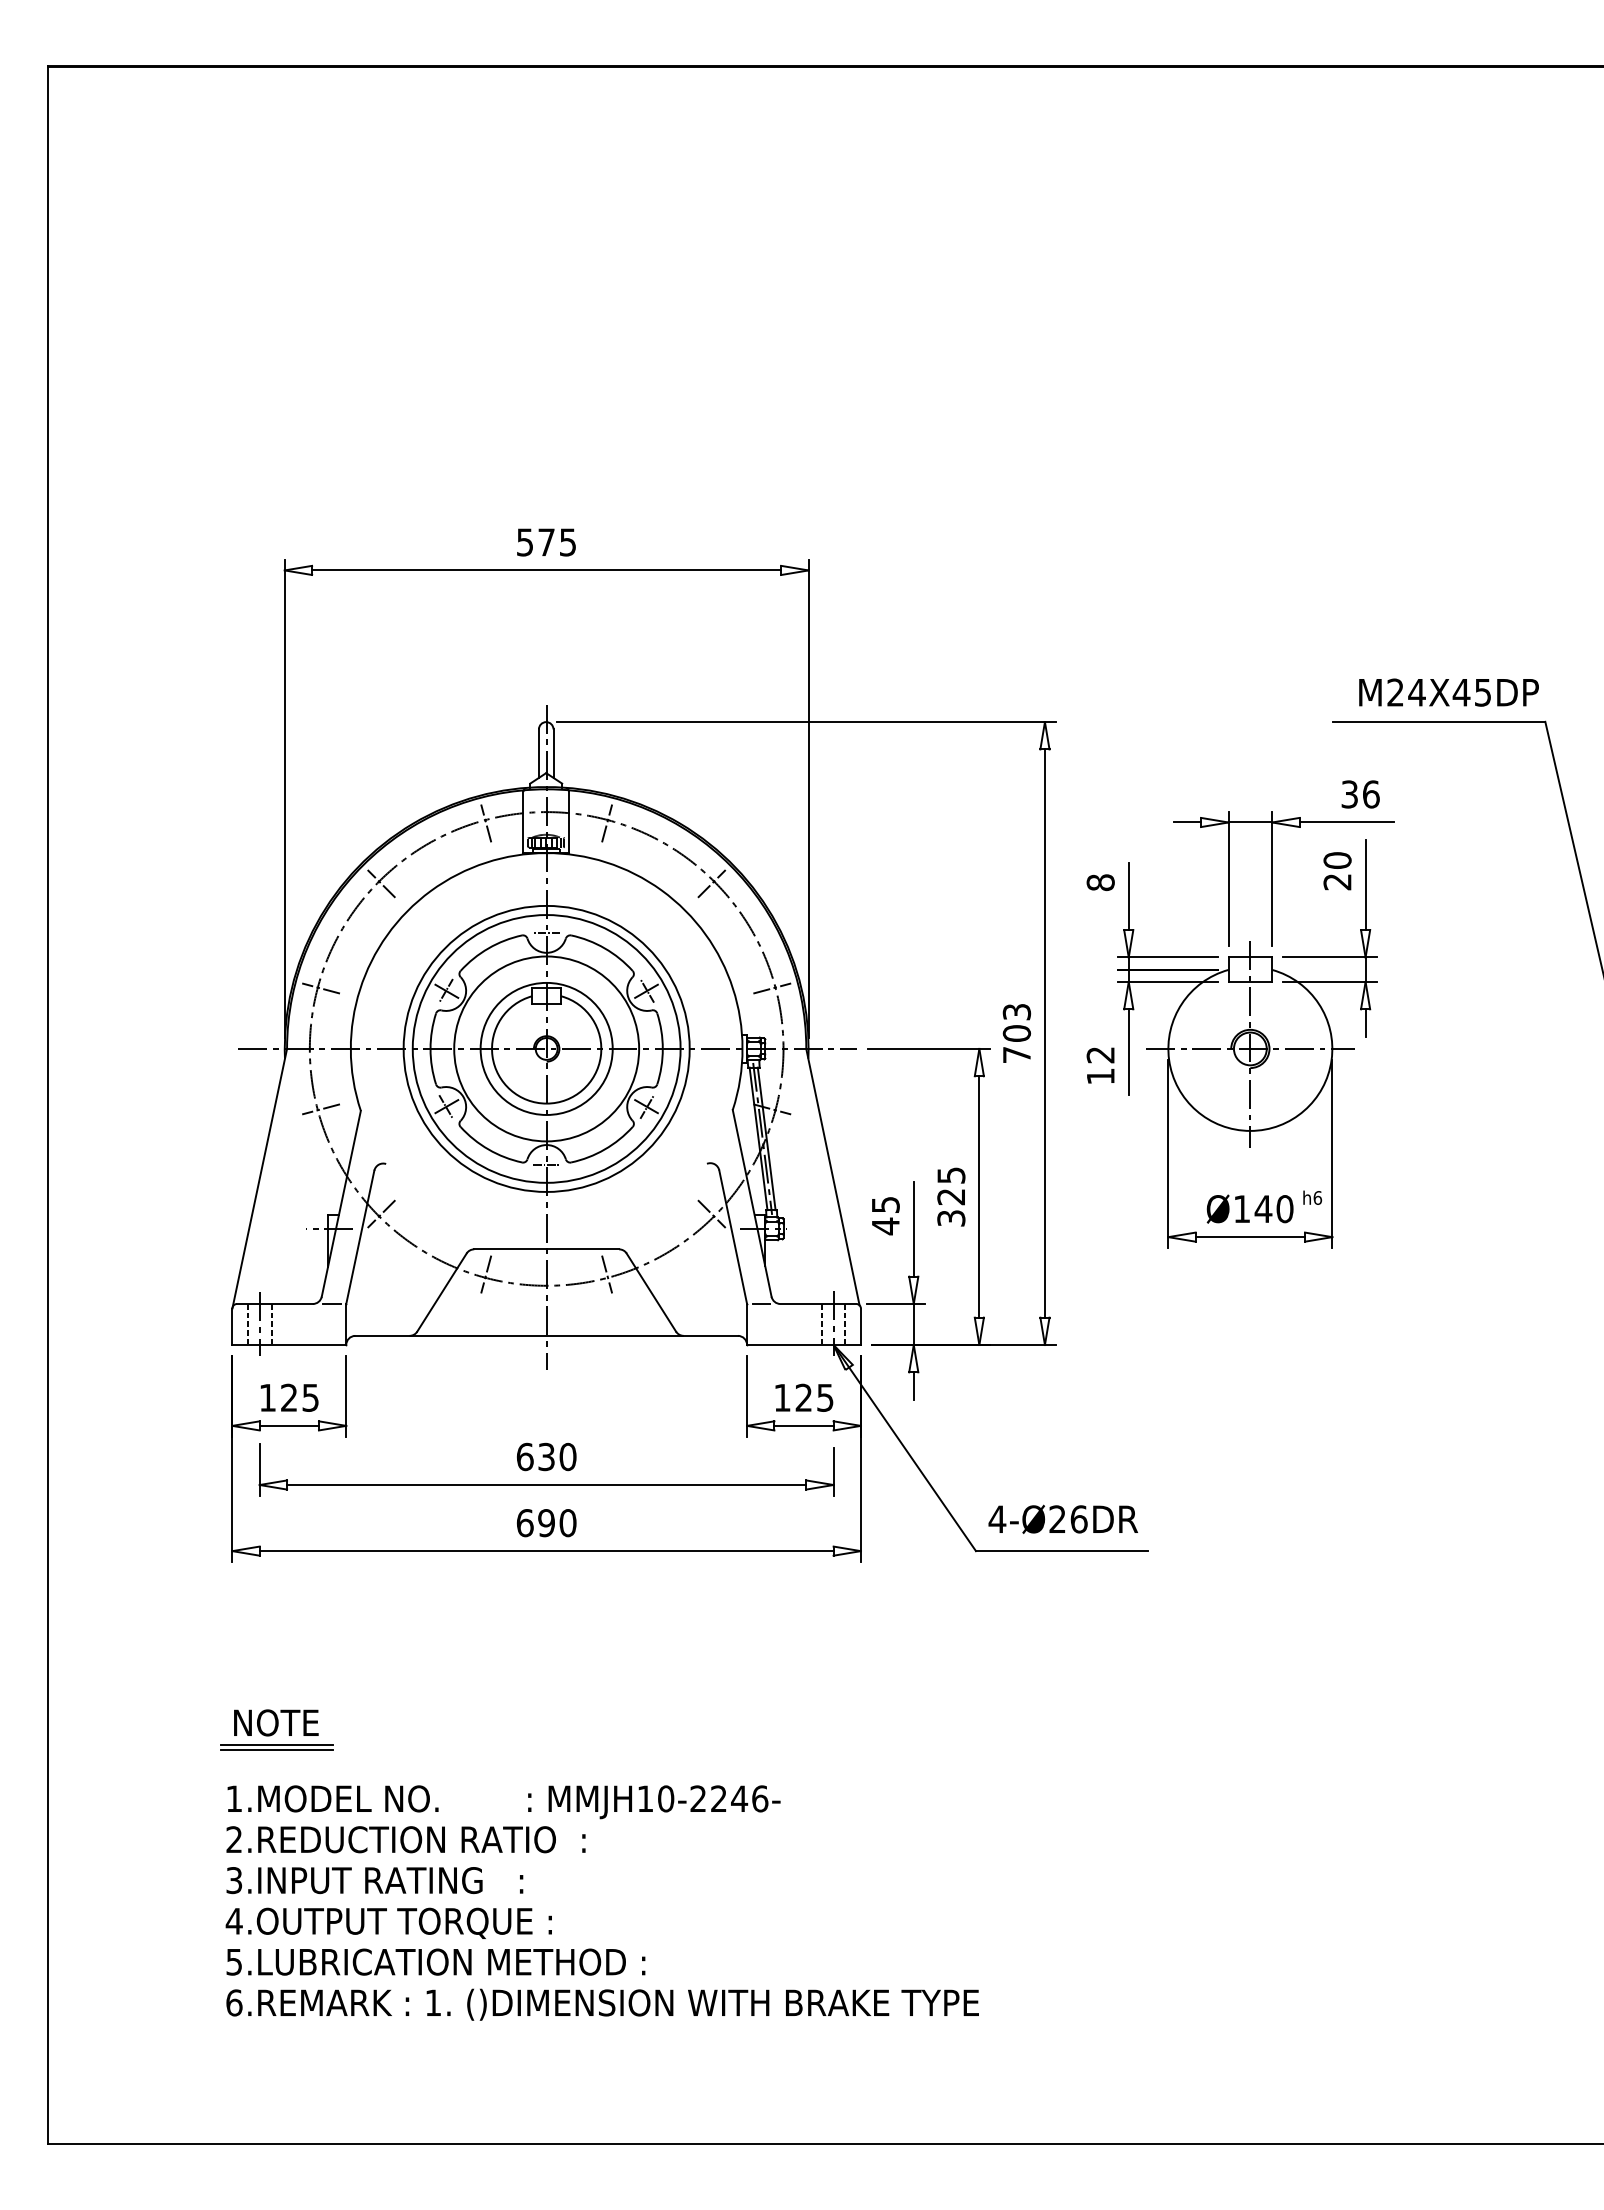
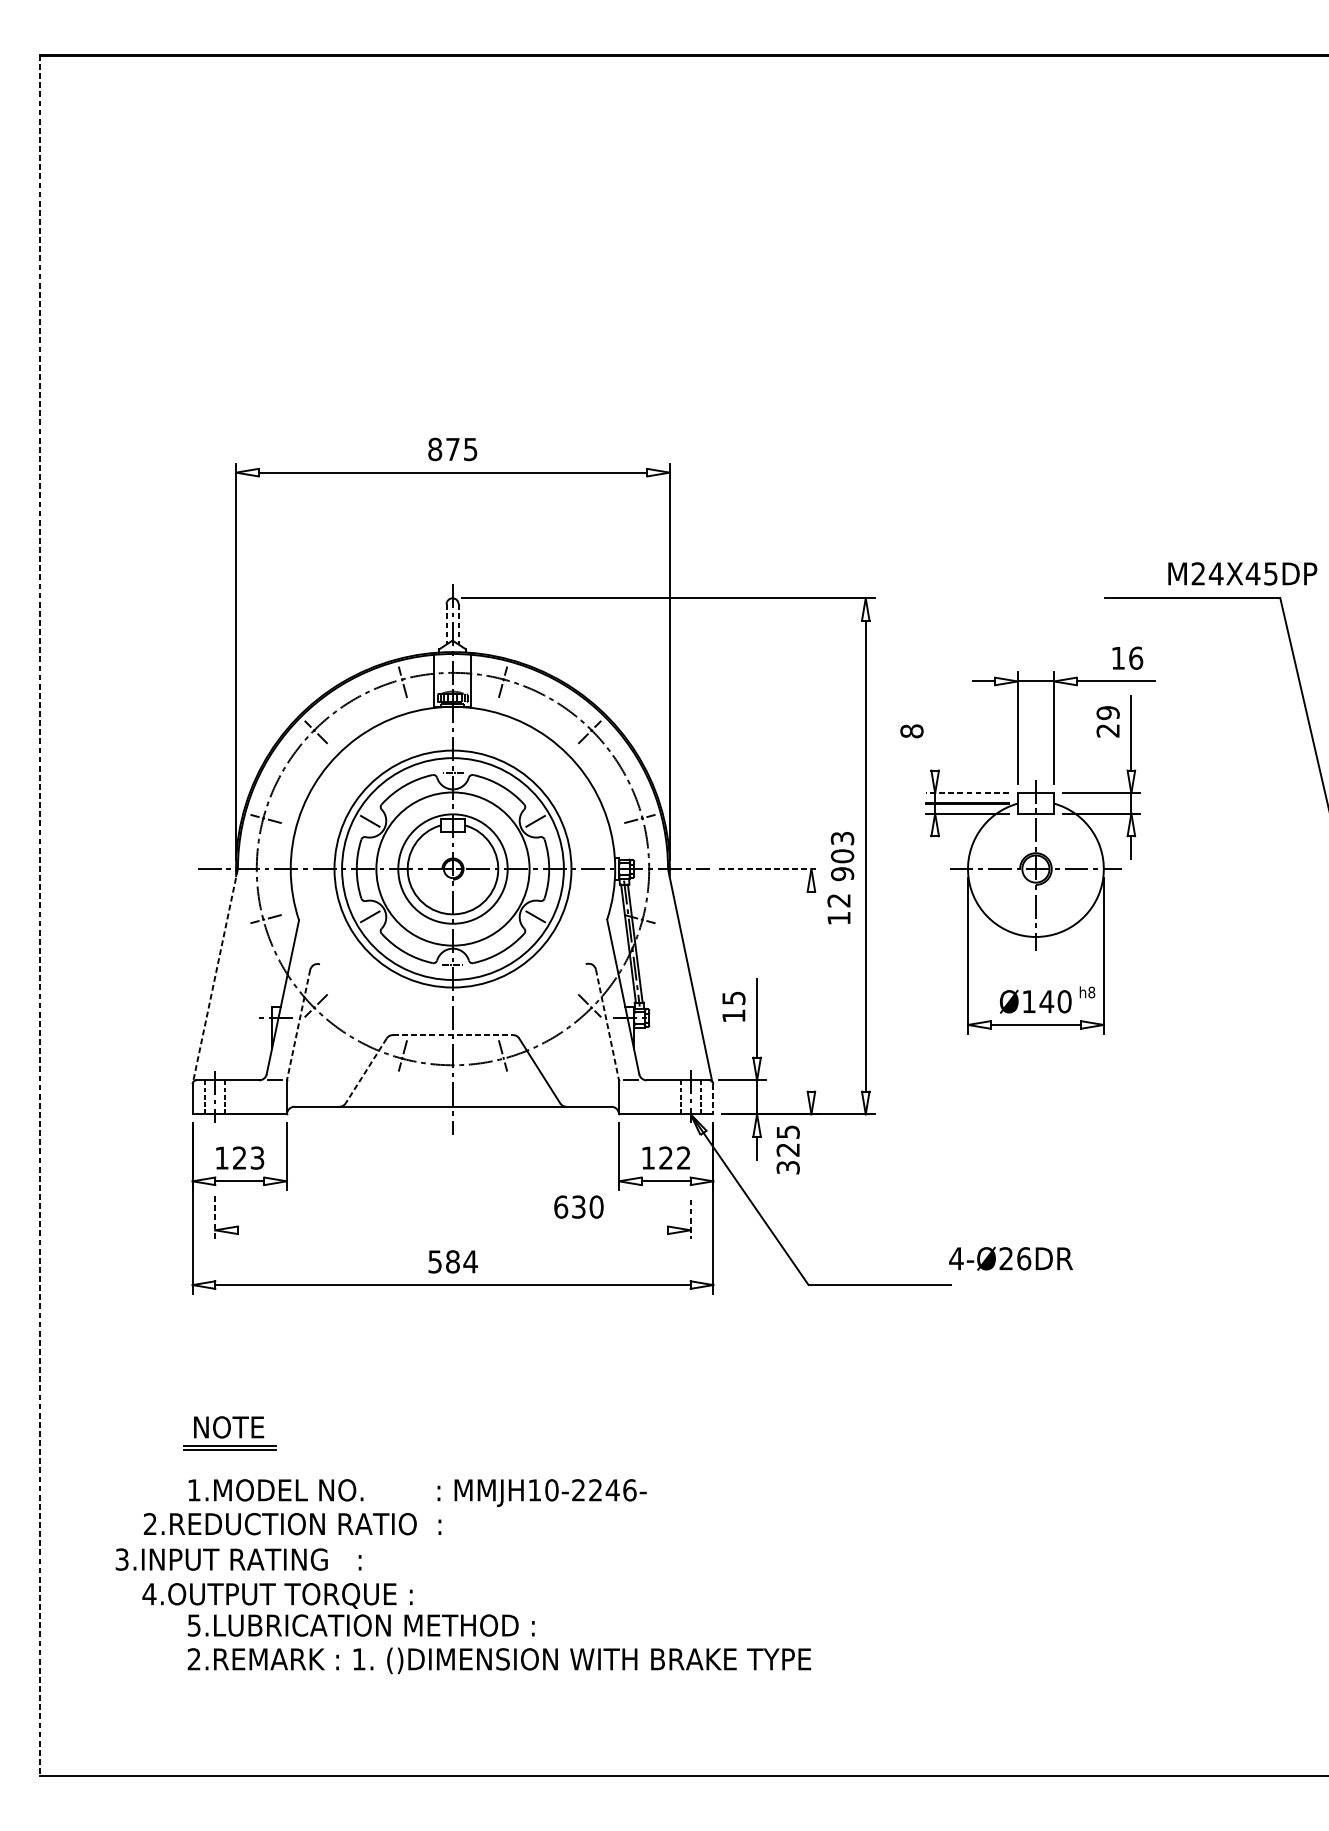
text: (524, 542) -> (434, 449), 575 -> 875
text: (1448, 692) -> (1242, 573), moved
line: (538, 754) -> (446, 625), solid -> dashed
line: (553, 754) -> (458, 625), solid -> dashed
text: (1349, 794) -> (1118, 658), 36 -> 16
text: (1337, 860) -> (1108, 712), 20 -> 29
line: (1128, 896) -> (934, 742), removed
line: (1167, 957) -> (967, 793), solid -> dashed
line: (647, 990) -> (536, 820), removed
line: (445, 991) -> (369, 821), removed
line: (929, 1048) -> (770, 868), solid -> dashed
line: (1128, 1051) -> (934, 871), removed
text: (1016, 1054) -> (842, 873), 703 -> 903
text: (1100, 1065) -> (838, 909), moved
line: (48, 1104) -> (40, 915), solid -> dashed
line: (647, 1106) -> (536, 916), removed
line: (446, 1107) -> (370, 917), removed
line: (259, 1178) -> (215, 976), solid -> dashed
text: (951, 1196) -> (788, 1149), moved
line: (979, 1196) -> (811, 991), removed
text: (1317, 1197) -> (1091, 992), h6 -> h8
text: (885, 1226) -> (733, 1016), 45 -> 15
line: (360, 1237) -> (298, 1025), solid -> dashed
line: (733, 1237) -> (607, 1025), solid -> dashed
line: (547, 1249) -> (453, 1035), solid -> dashed
line: (441, 1293) -> (365, 1071), solid -> dashed
line: (860, 1327) -> (712, 1099), solid -> dashed
text: (310, 1397) -> (257, 1157), 125 -> 123
text: (825, 1397) -> (683, 1157), 125 -> 122
text: (546, 1456) -> (578, 1206), moved
line: (259, 1470) -> (215, 1218), solid -> dashed
line: (833, 1472) -> (690, 1219), solid -> dashed
line: (546, 1485) -> (452, 1230), removed
text: (1063, 1518) -> (1011, 1258), moved
text: (546, 1523) -> (452, 1262), 690 -> 584
text: (405, 1839) -> (292, 1523), moved
text: (374, 1880) -> (238, 1559), moved
text: (388, 1922) -> (277, 1595), moved
text: (234, 2002) -> (194, 1658), 6.REMARK -> 2.REMARK

